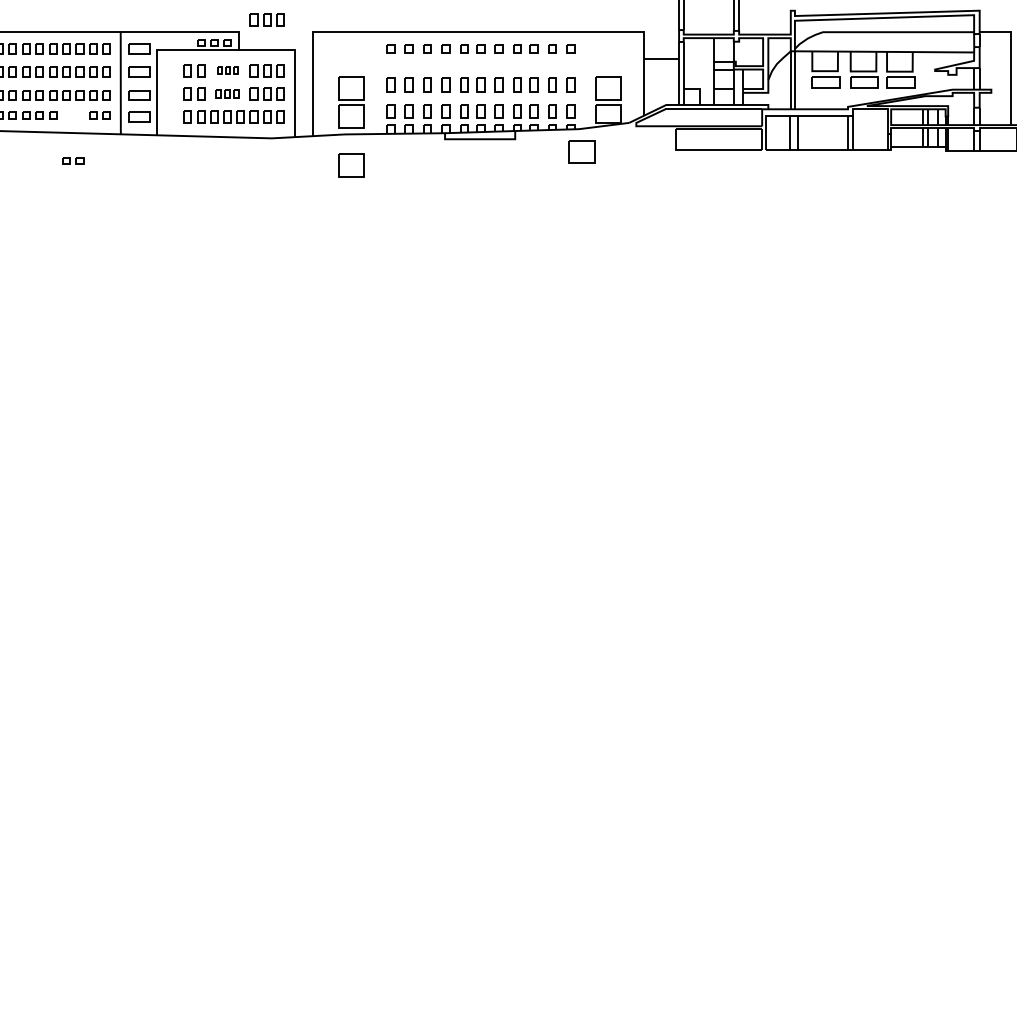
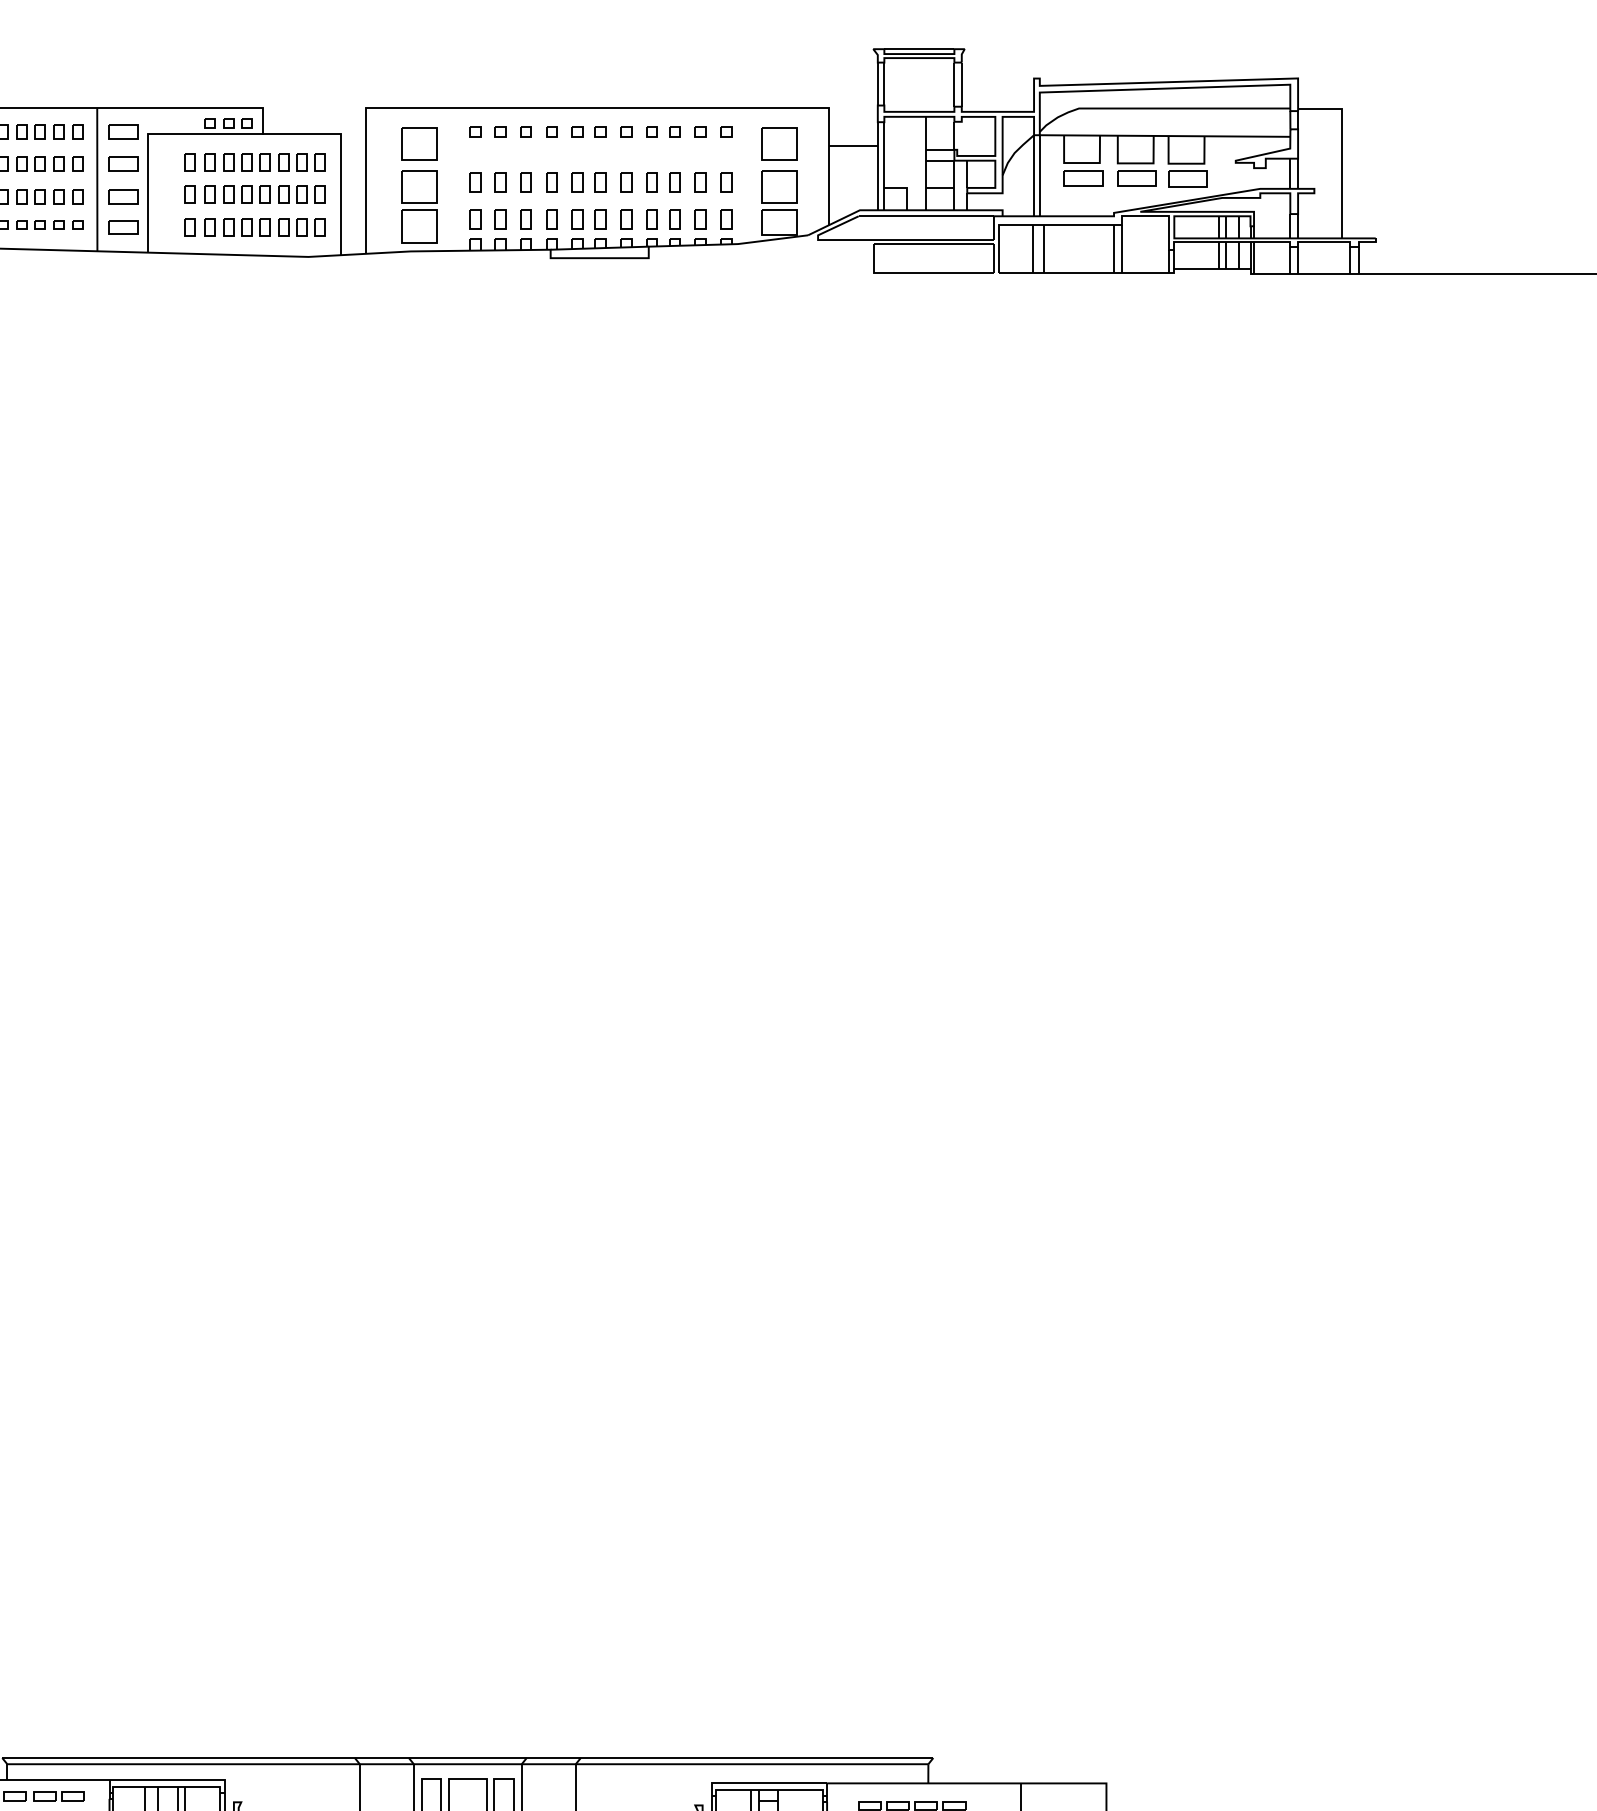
part: (266, 20) -> (301, 91), removed
part: (227, 70) -> (246, 162), size x1.67
part: (227, 93) -> (246, 194), size x1.43
part: (582, 151) -> (779, 143), moved
part: (72, 160) -> (30, 224), moved
part: (351, 165) -> (419, 143), moved

